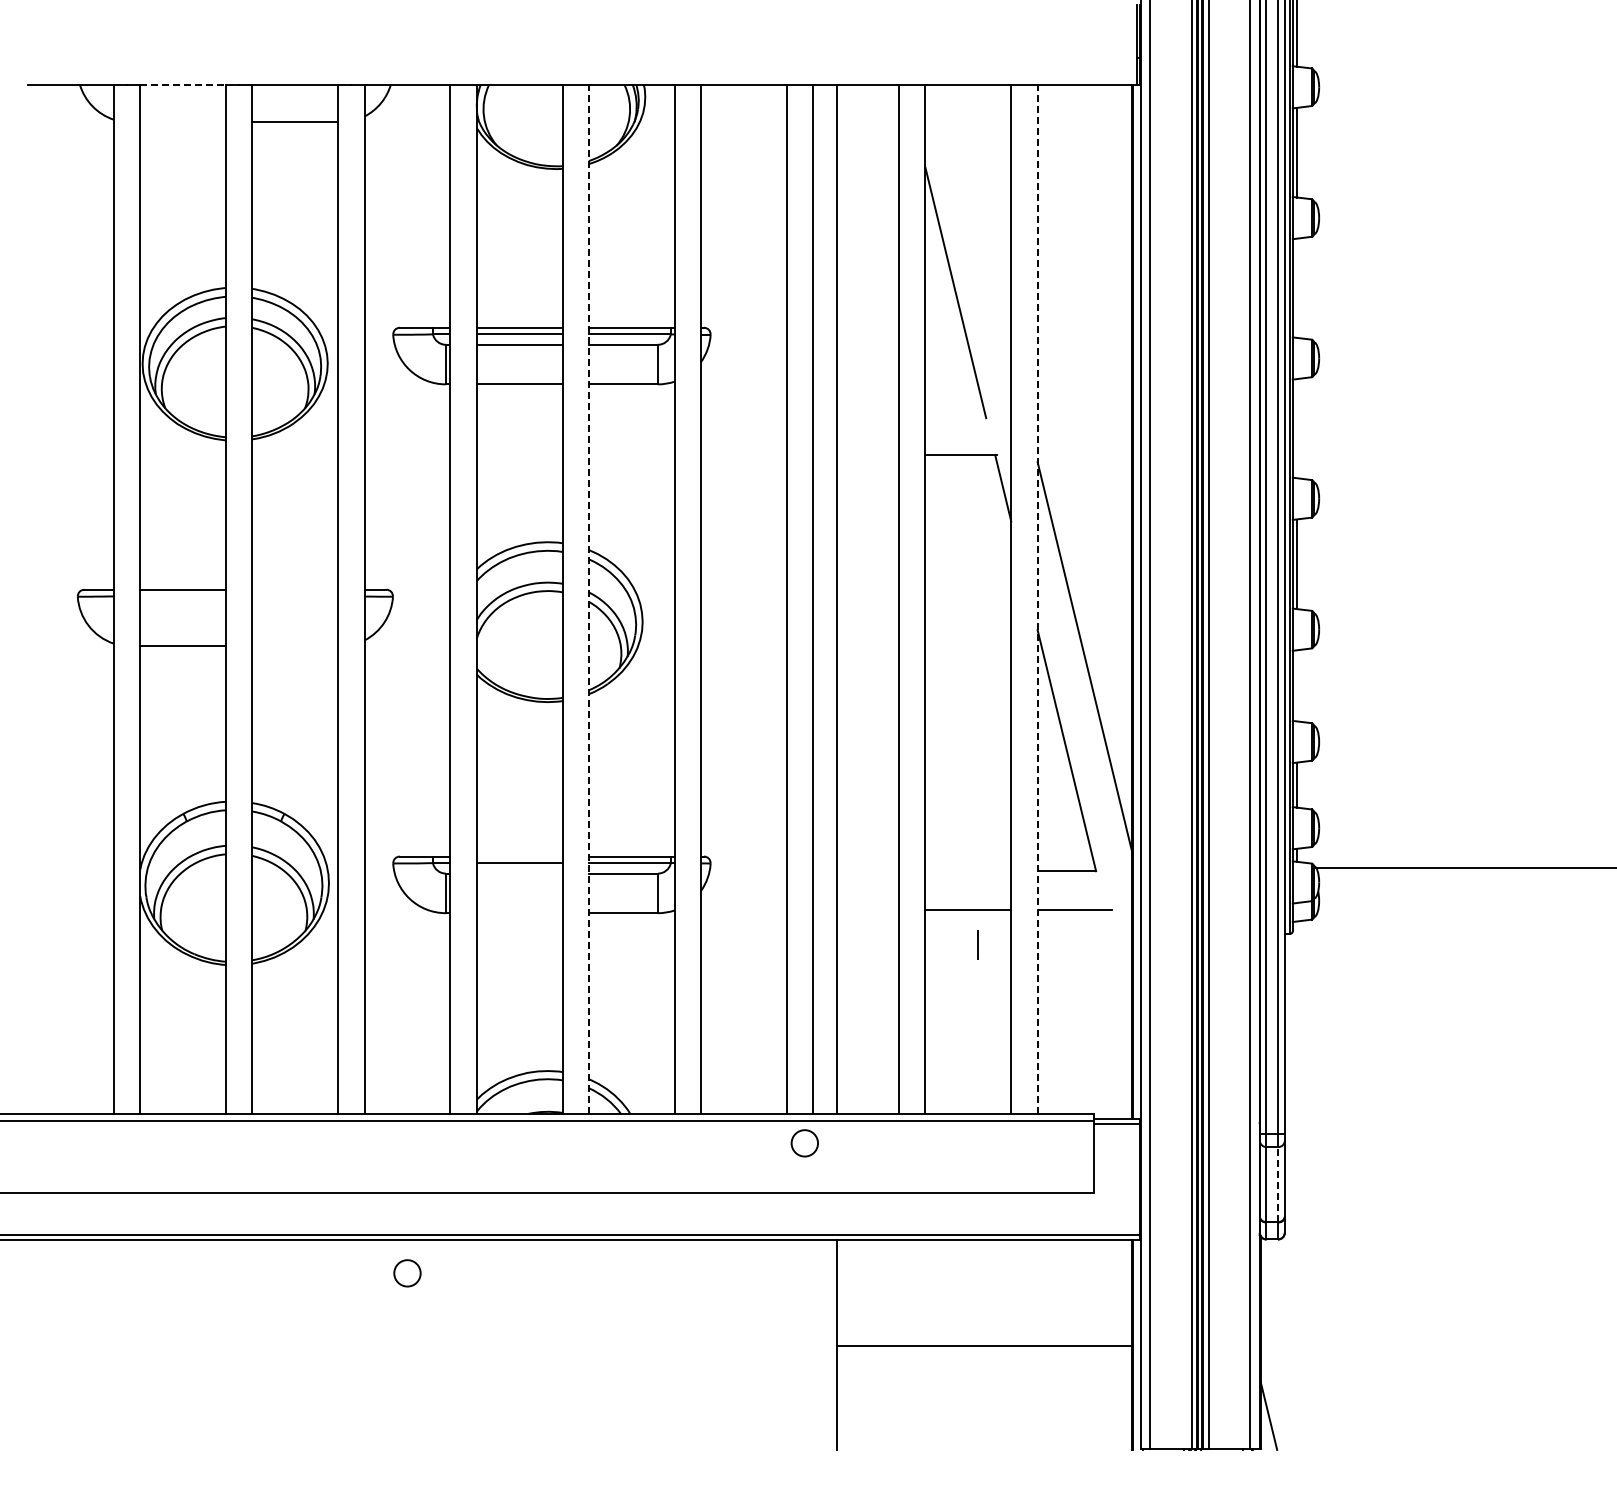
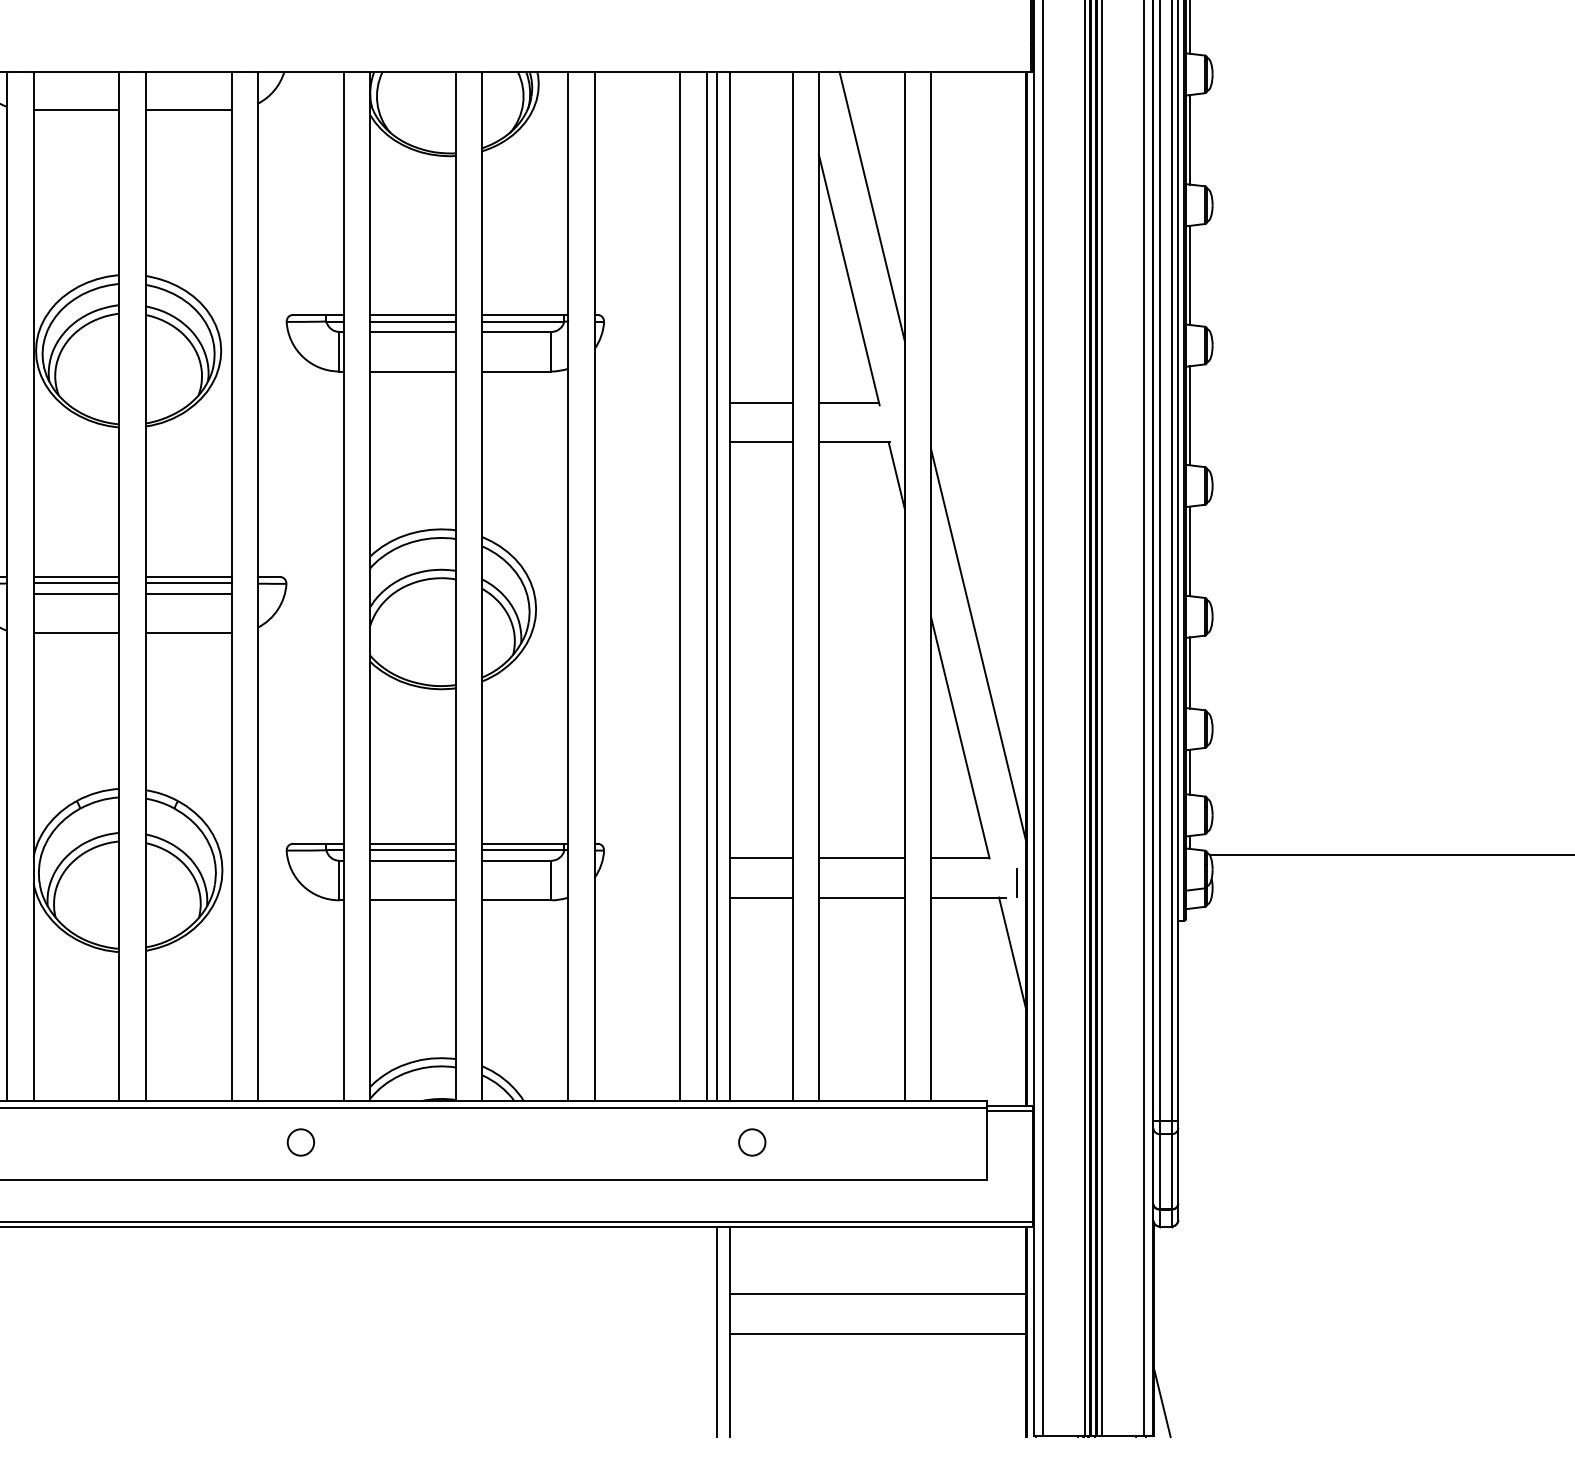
line: (183, 84) -> (76, 71), dashed -> solid
line: (183, 122) -> (76, 109), added
line: (978, 218) -> (871, 205), added
line: (1296, 287) -> (1189, 274), added
line: (867, 415) -> (760, 402), added
line: (955, 415) -> (848, 402), added
line: (1296, 428) -> (1189, 415), added
line: (867, 454) -> (760, 441), added
line: (295, 589) -> (188, 576), added
line: (183, 596) -> (76, 583), added
line: (295, 596) -> (188, 583), added
line: (588, 599) -> (481, 586), dashed -> solid
line: (823, 599) -> (716, 586), added
line: (1037, 599) -> (930, 586), dashed -> solid
line: (183, 606) -> (76, 593), added
line: (295, 606) -> (188, 593), added
line: (295, 646) -> (188, 633), added
line: (1296, 685) -> (1189, 672), added
line: (519, 856) -> (412, 843), added
line: (867, 870) -> (760, 857), added
line: (968, 870) -> (861, 857), added
line: (519, 873) -> (412, 860), added
line: (867, 910) -> (760, 897), added
line: (519, 913) -> (412, 900), added
line: (977, 944) -> (1015, 882), moved
line: (1118, 965) -> (1011, 952), added
circle: (804, 1143) -> (751, 1142), moved
line: (1278, 1184) -> (1171, 1171), dashed -> solid
circle: (407, 1273) -> (300, 1142), moved
line: (984, 1306) -> (877, 1293), added
line: (823, 1344) -> (716, 1331), added

